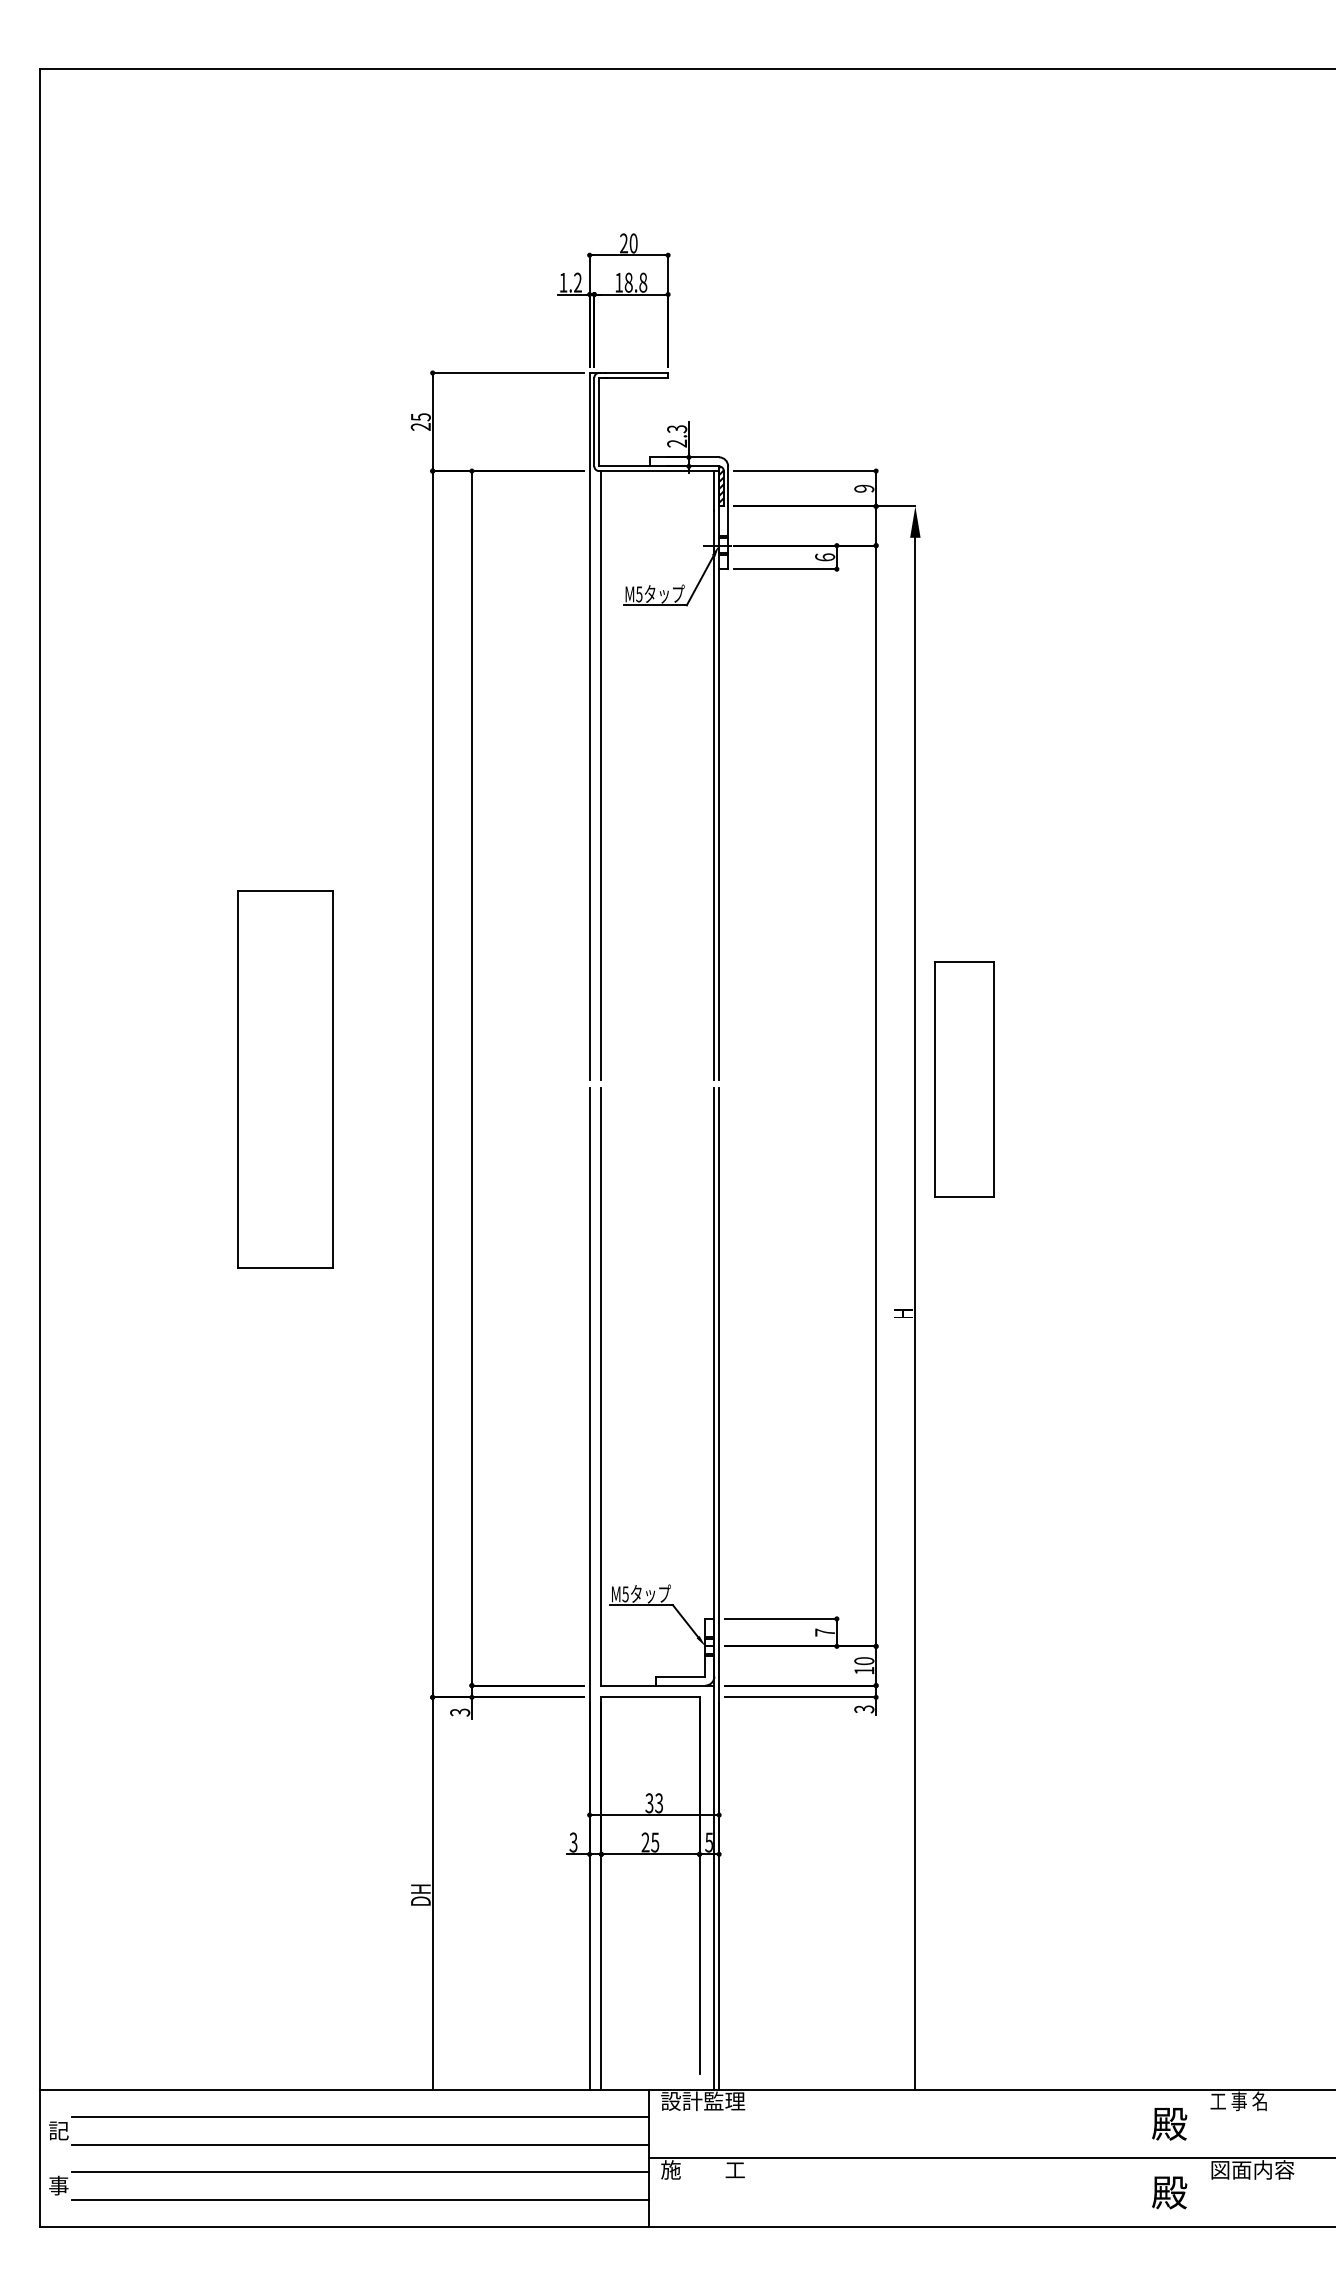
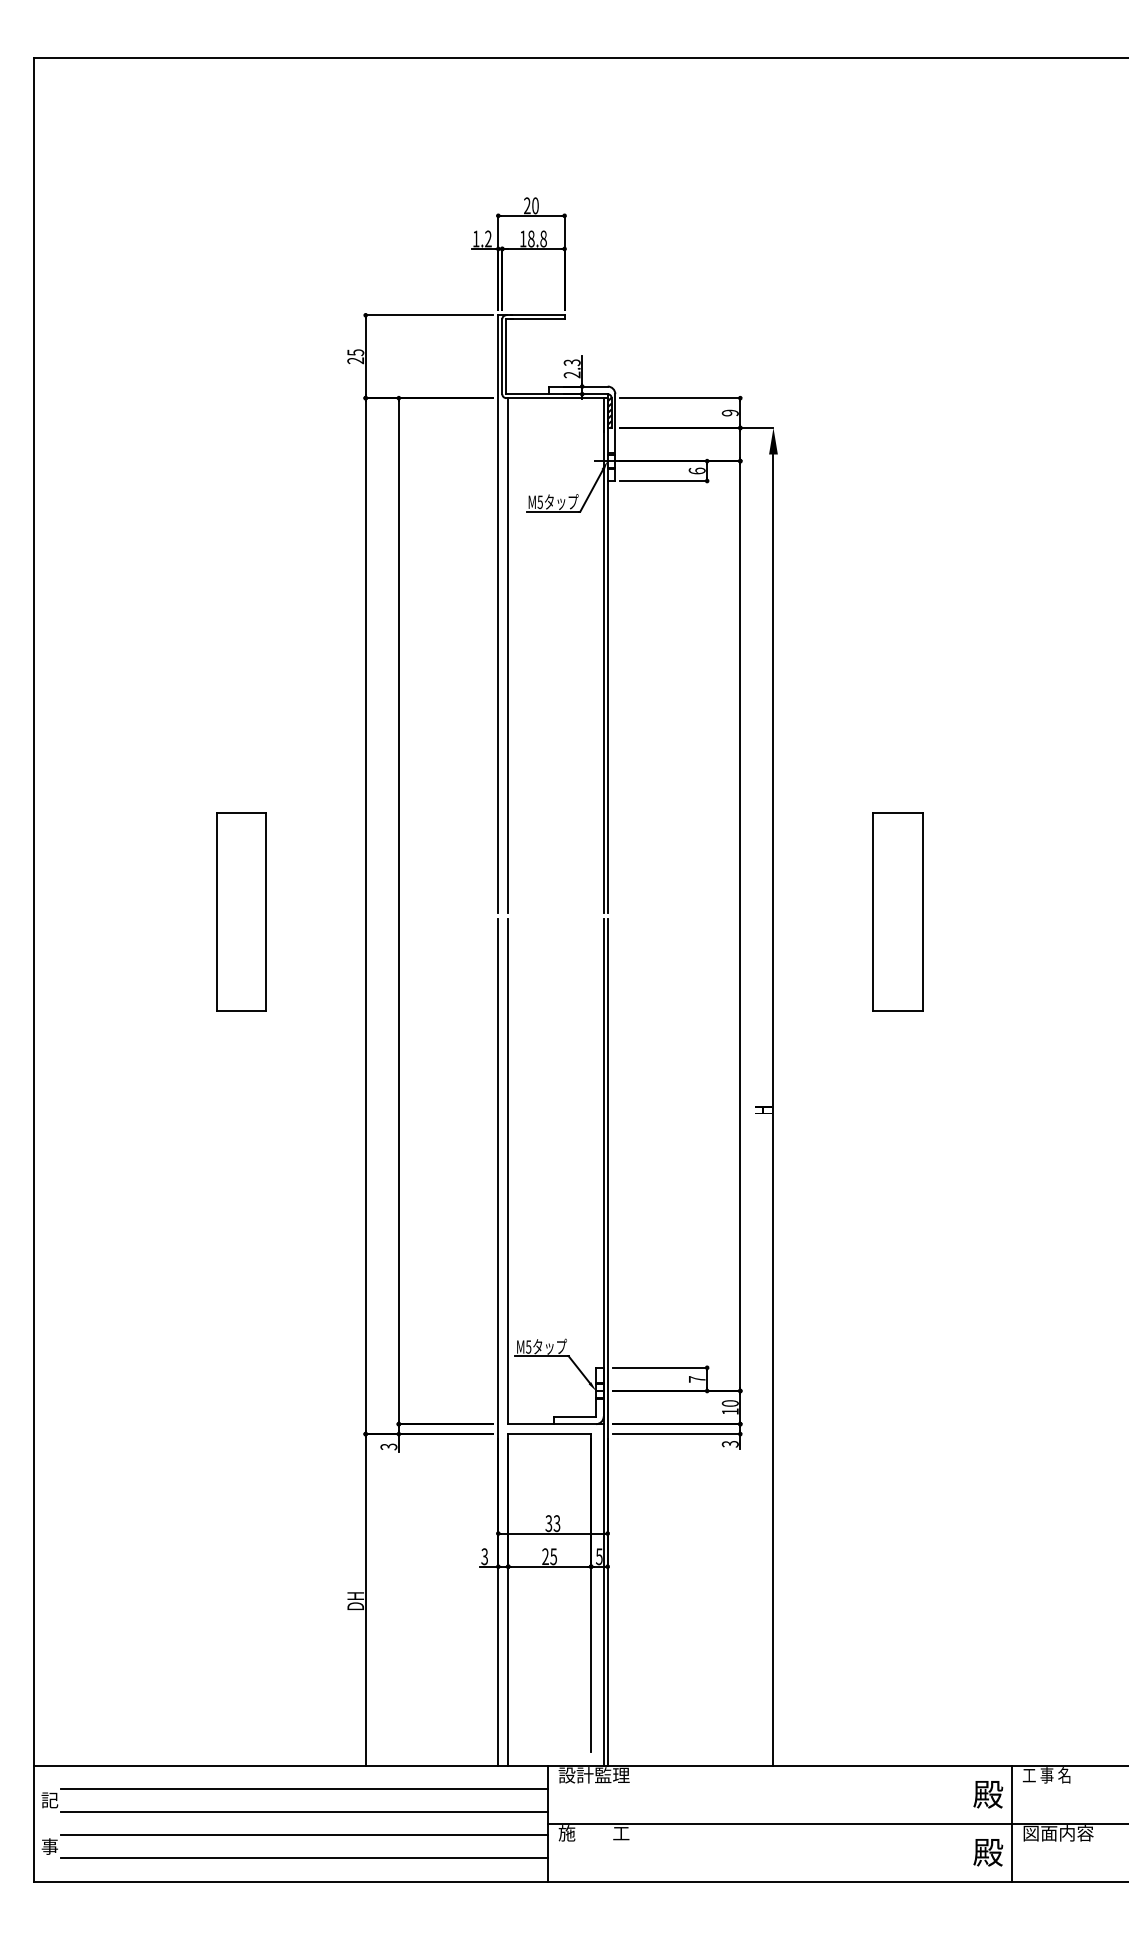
part: (285, 1079) -> (241, 912), size x0.62
part: (964, 1079) -> (897, 912), moved
line: (1197, 2158) -> (1011, 1823), added

